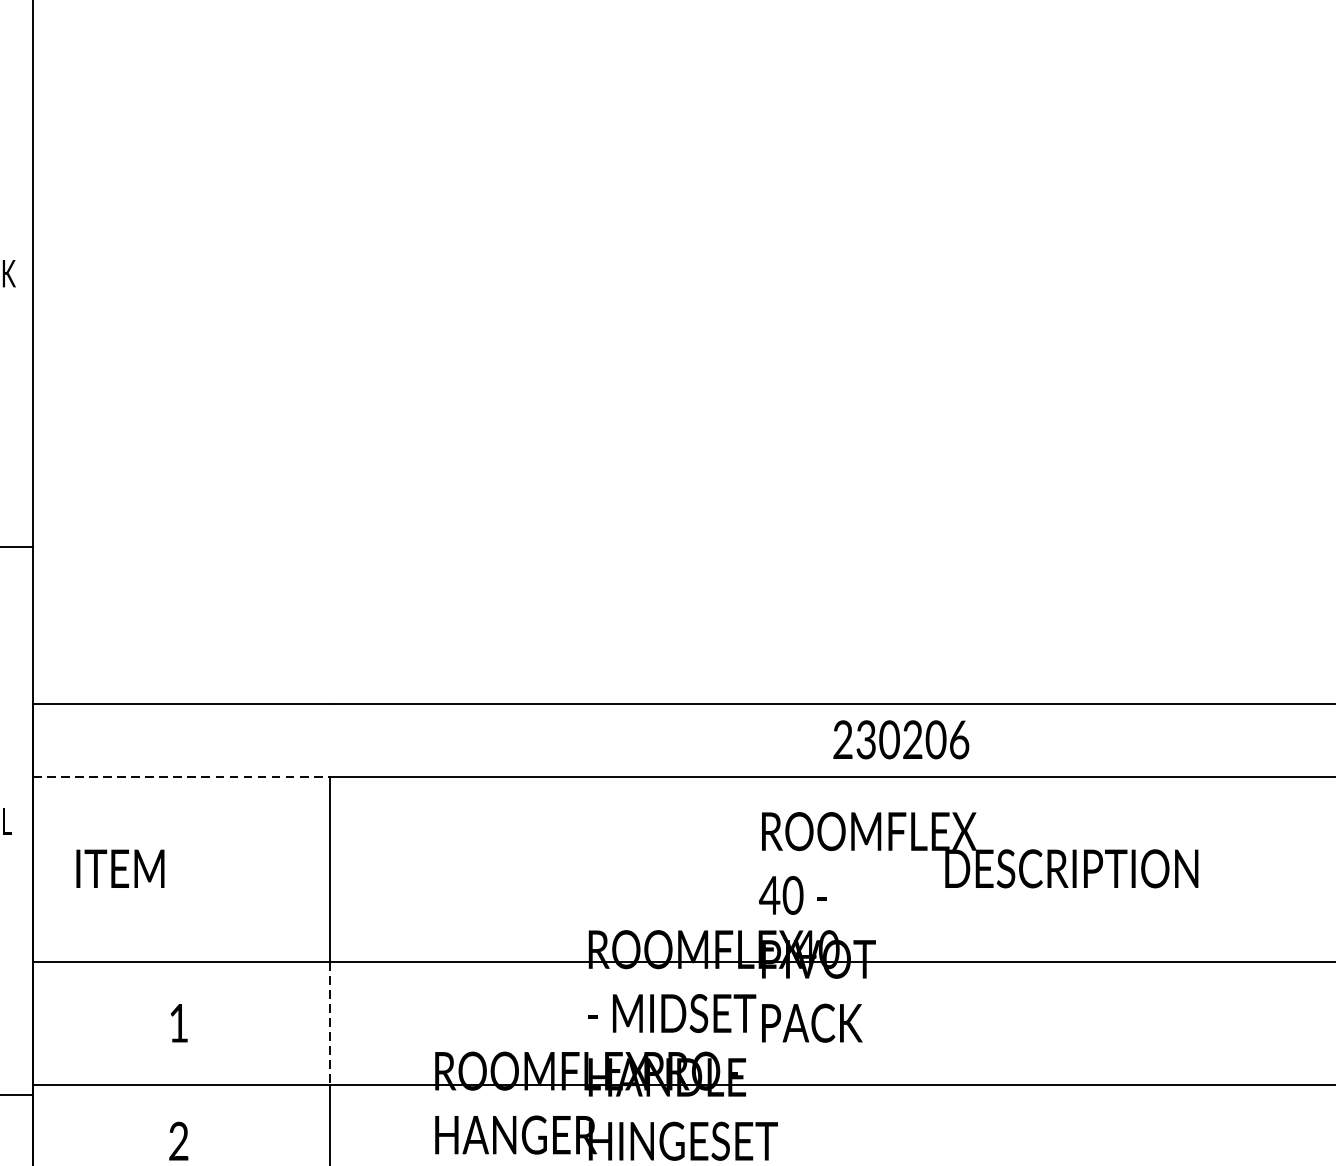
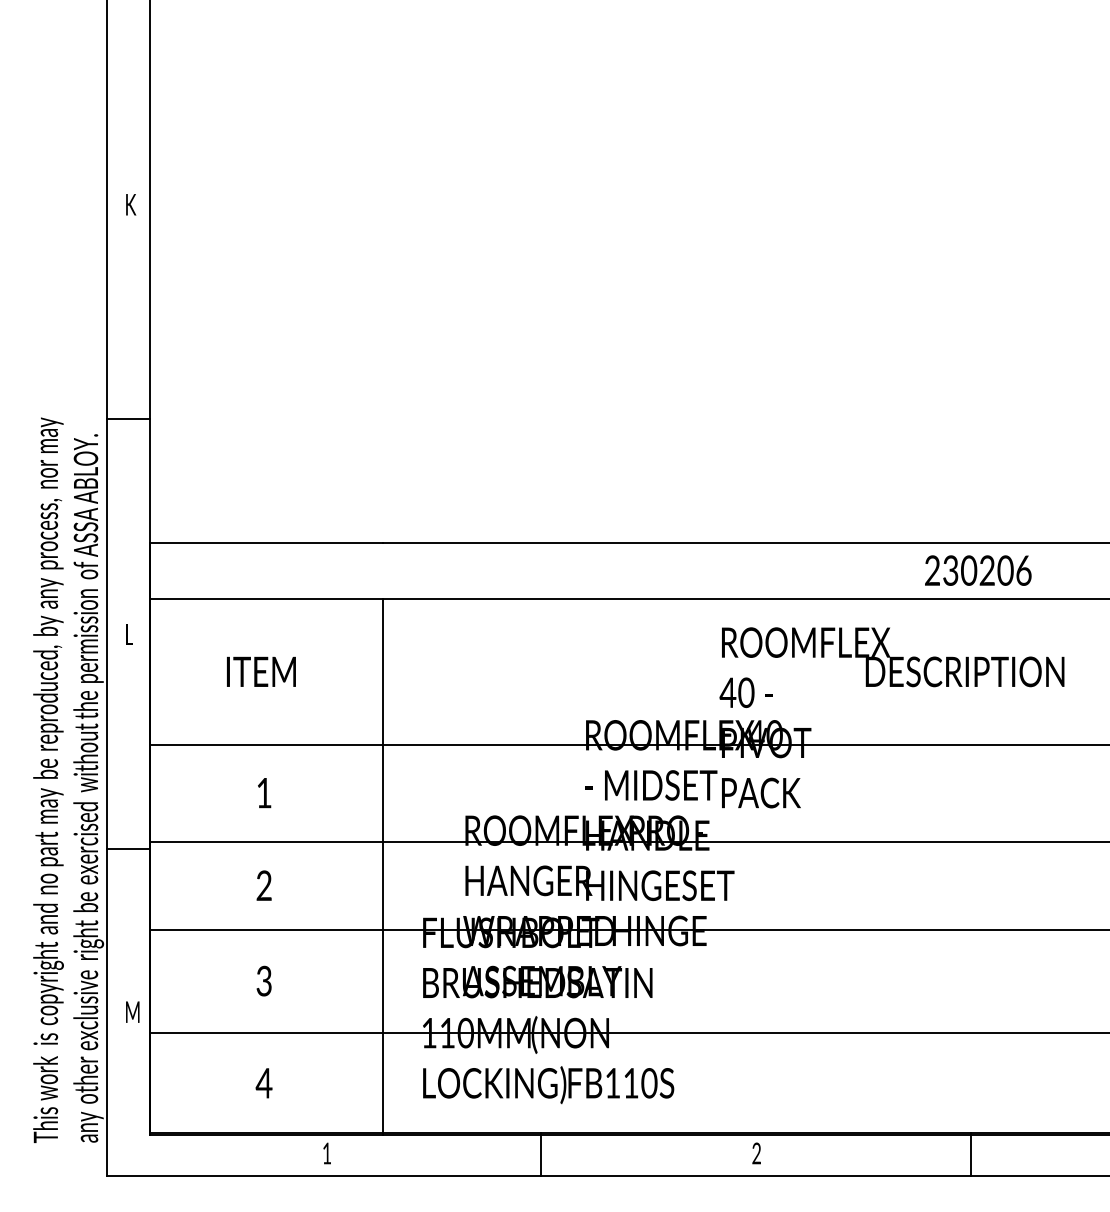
text: (901, 739) -> (978, 570), moved
line: (181, 776) -> (266, 599), dashed -> solid
text: (120, 868) -> (261, 671), moved
line: (329, 1025) -> (382, 794), dashed -> solid

